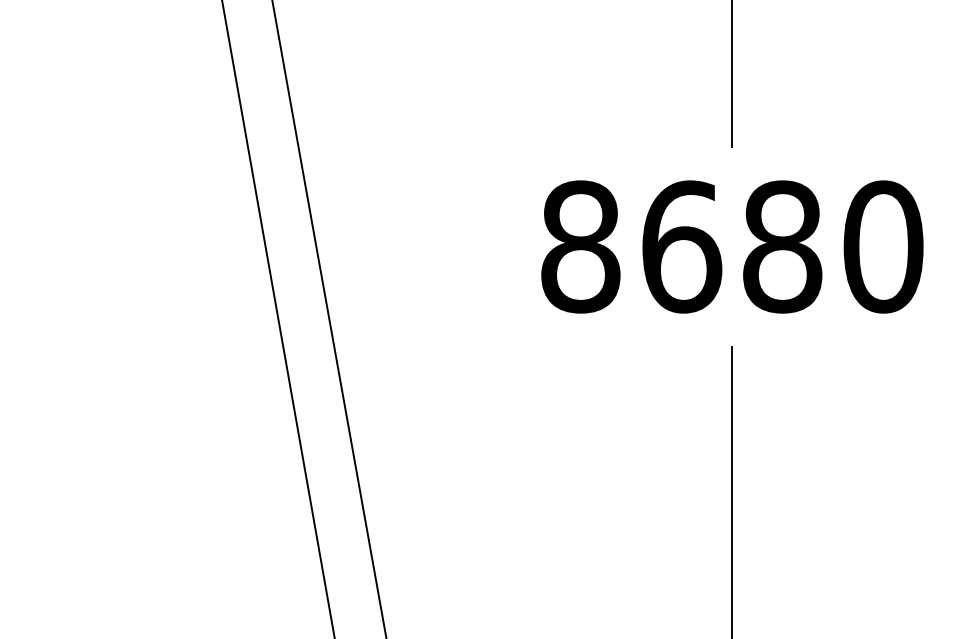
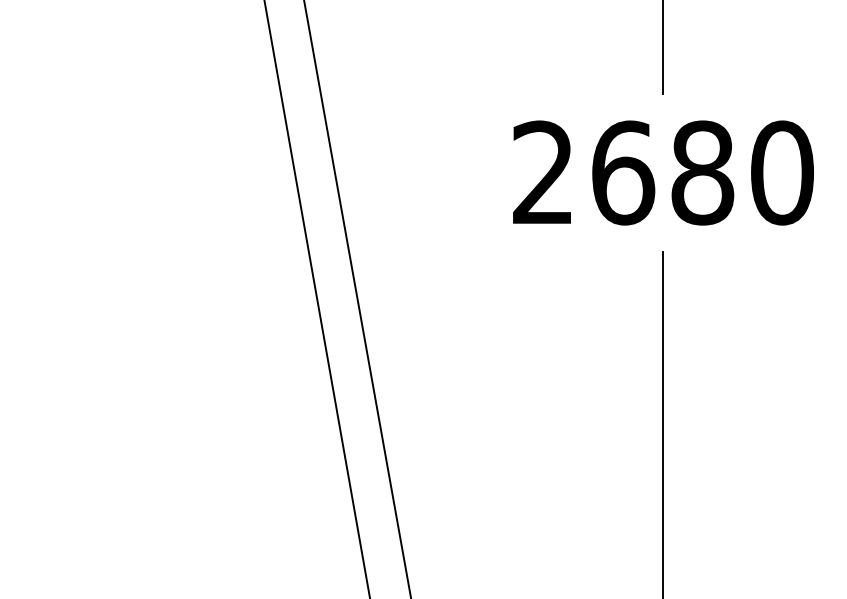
text: (580, 246) -> (543, 172), 8680 -> 2680

